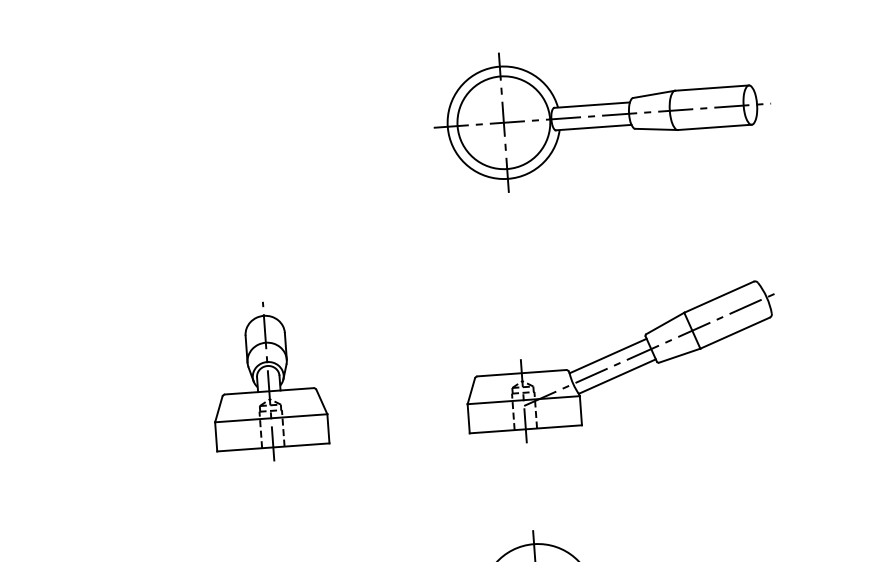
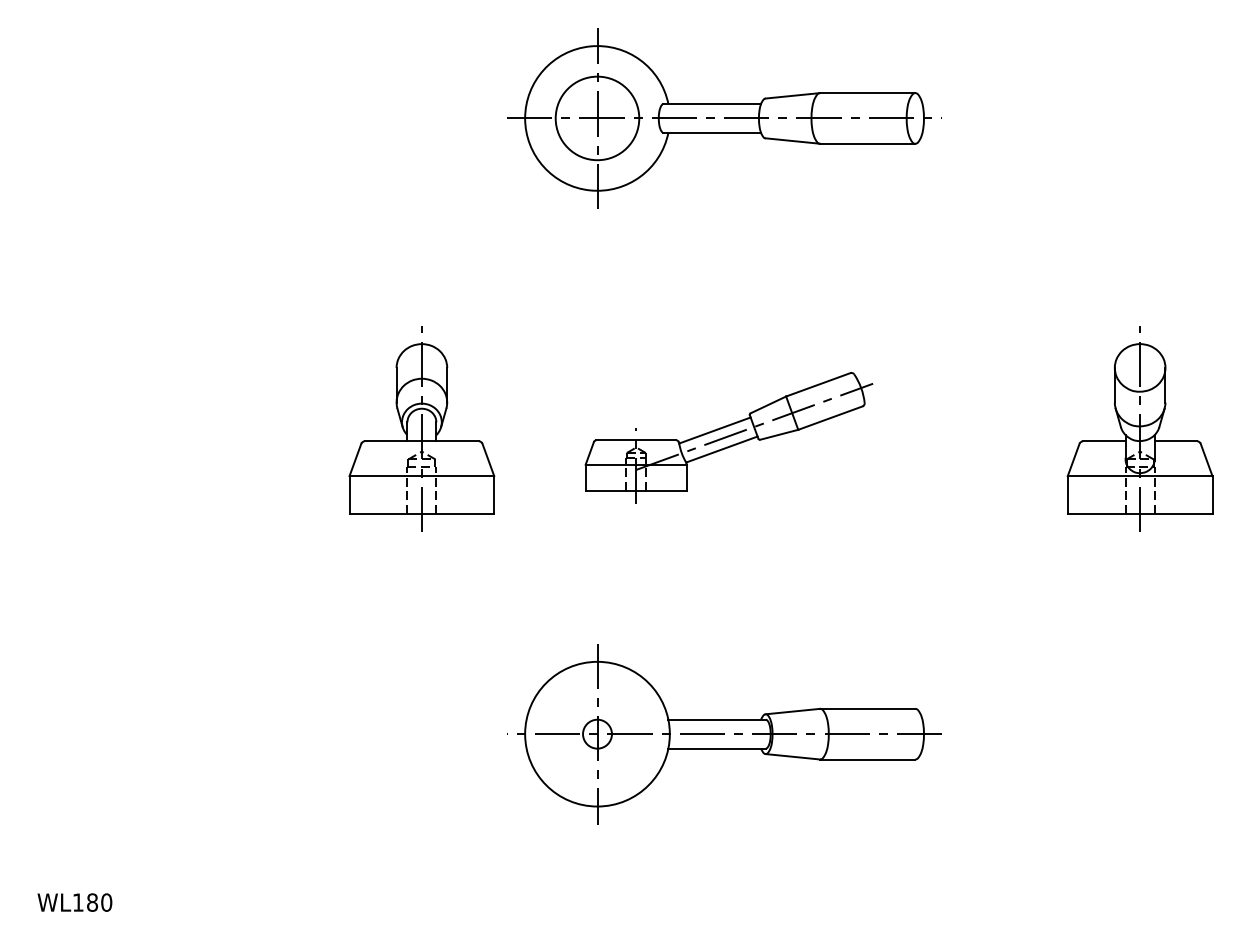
circle: (503, 122) -> (597, 118), size x0.7
part: (621, 363) -> (726, 437), size x0.7
part: (268, 381) -> (421, 428), moved

